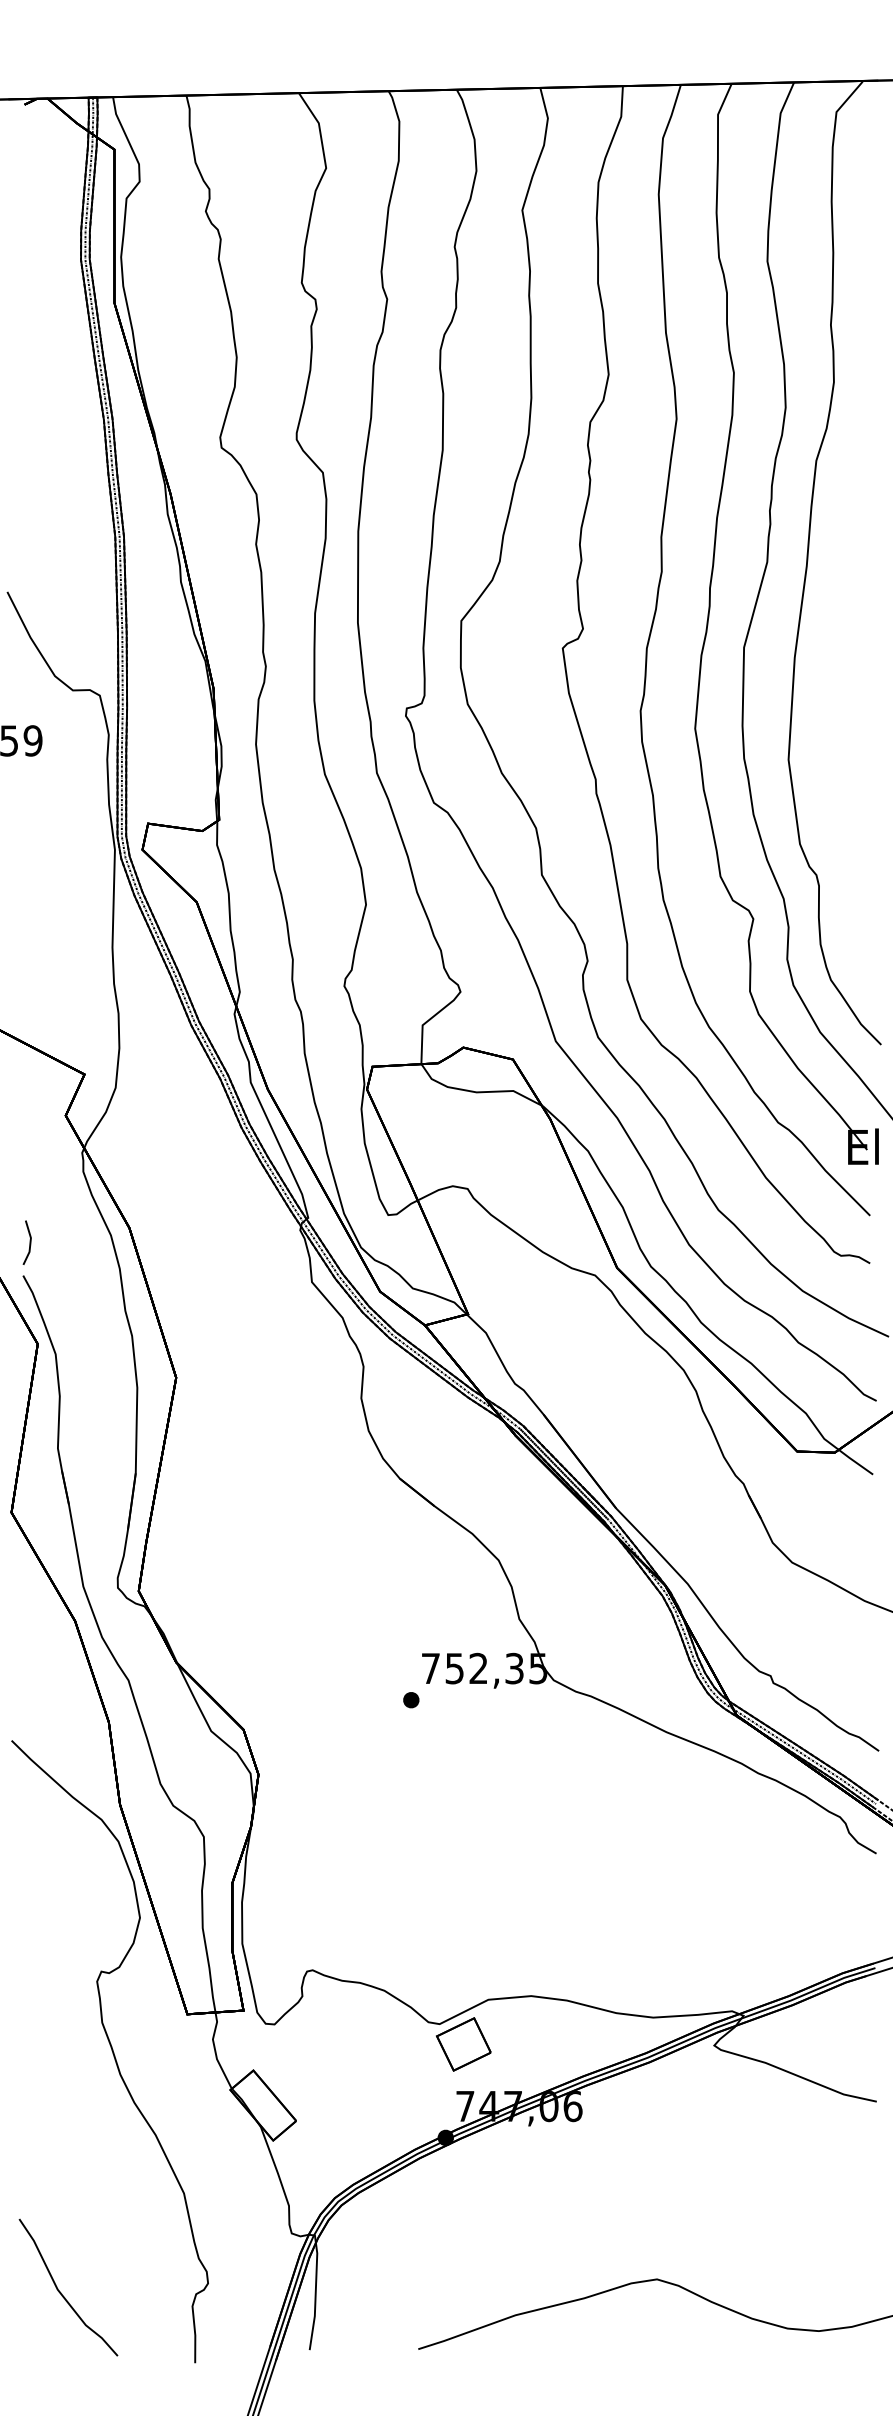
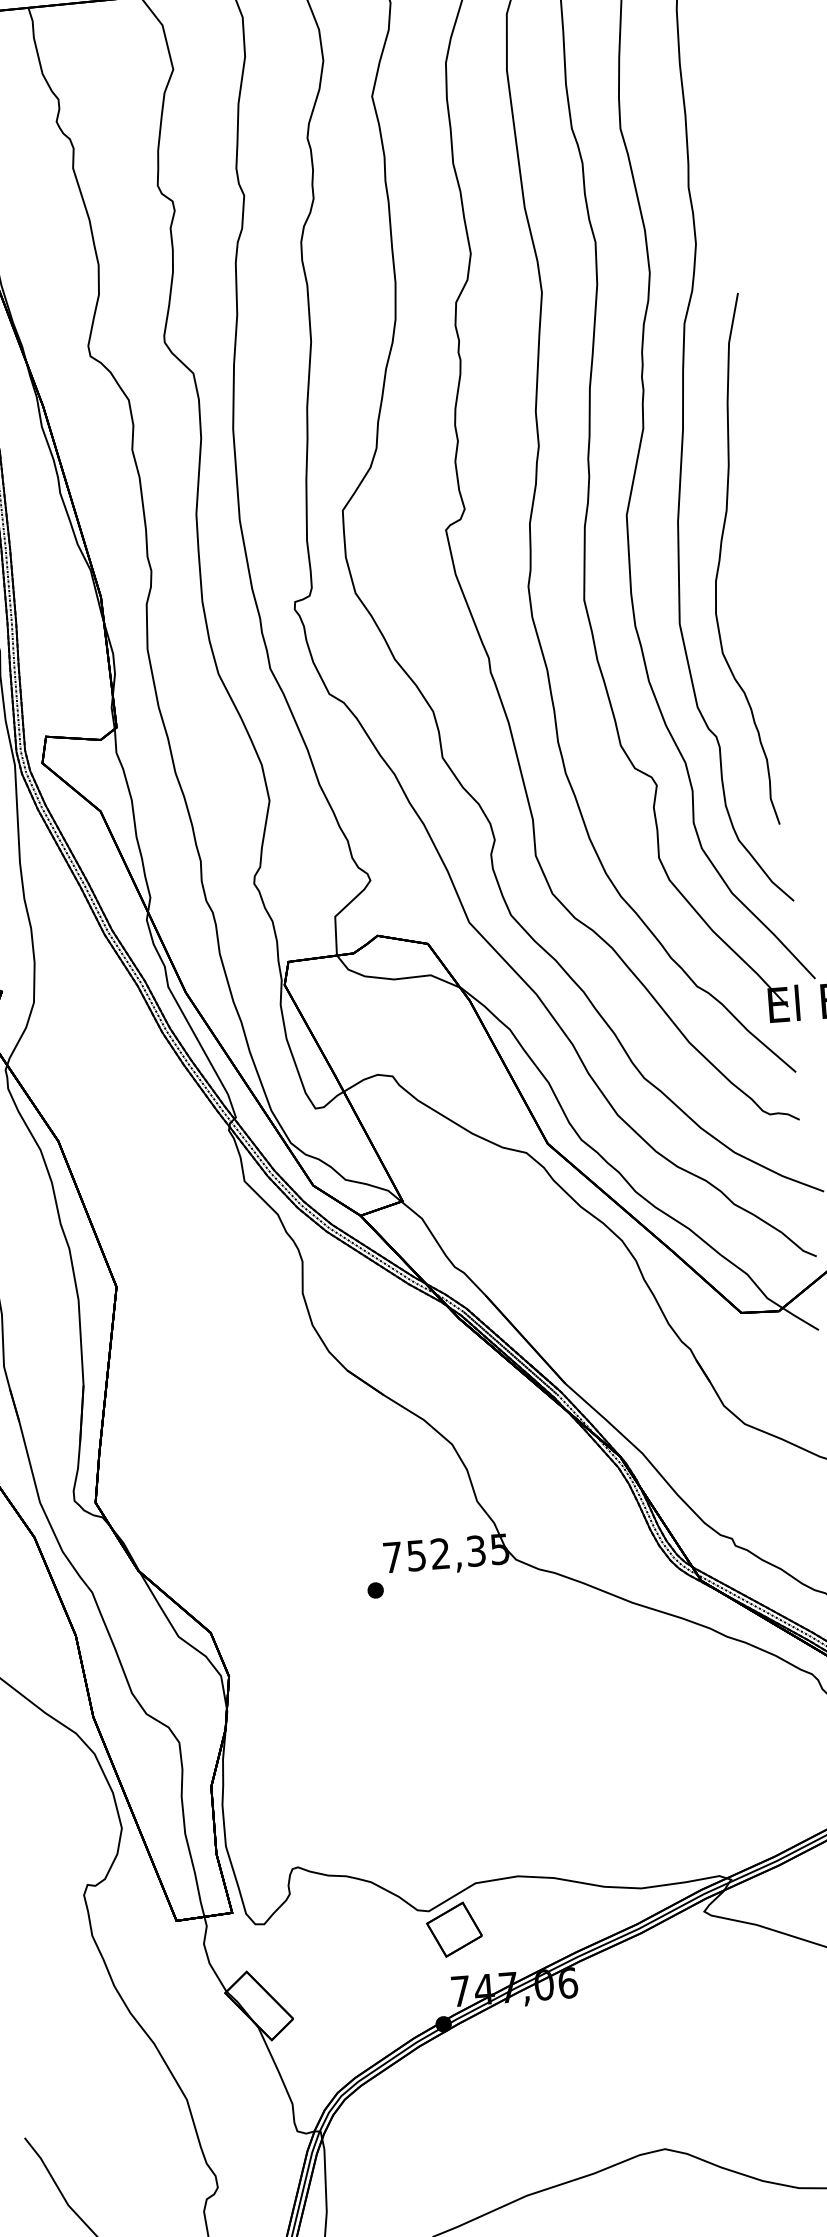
part: (834, 698) -> (720, 559), added

